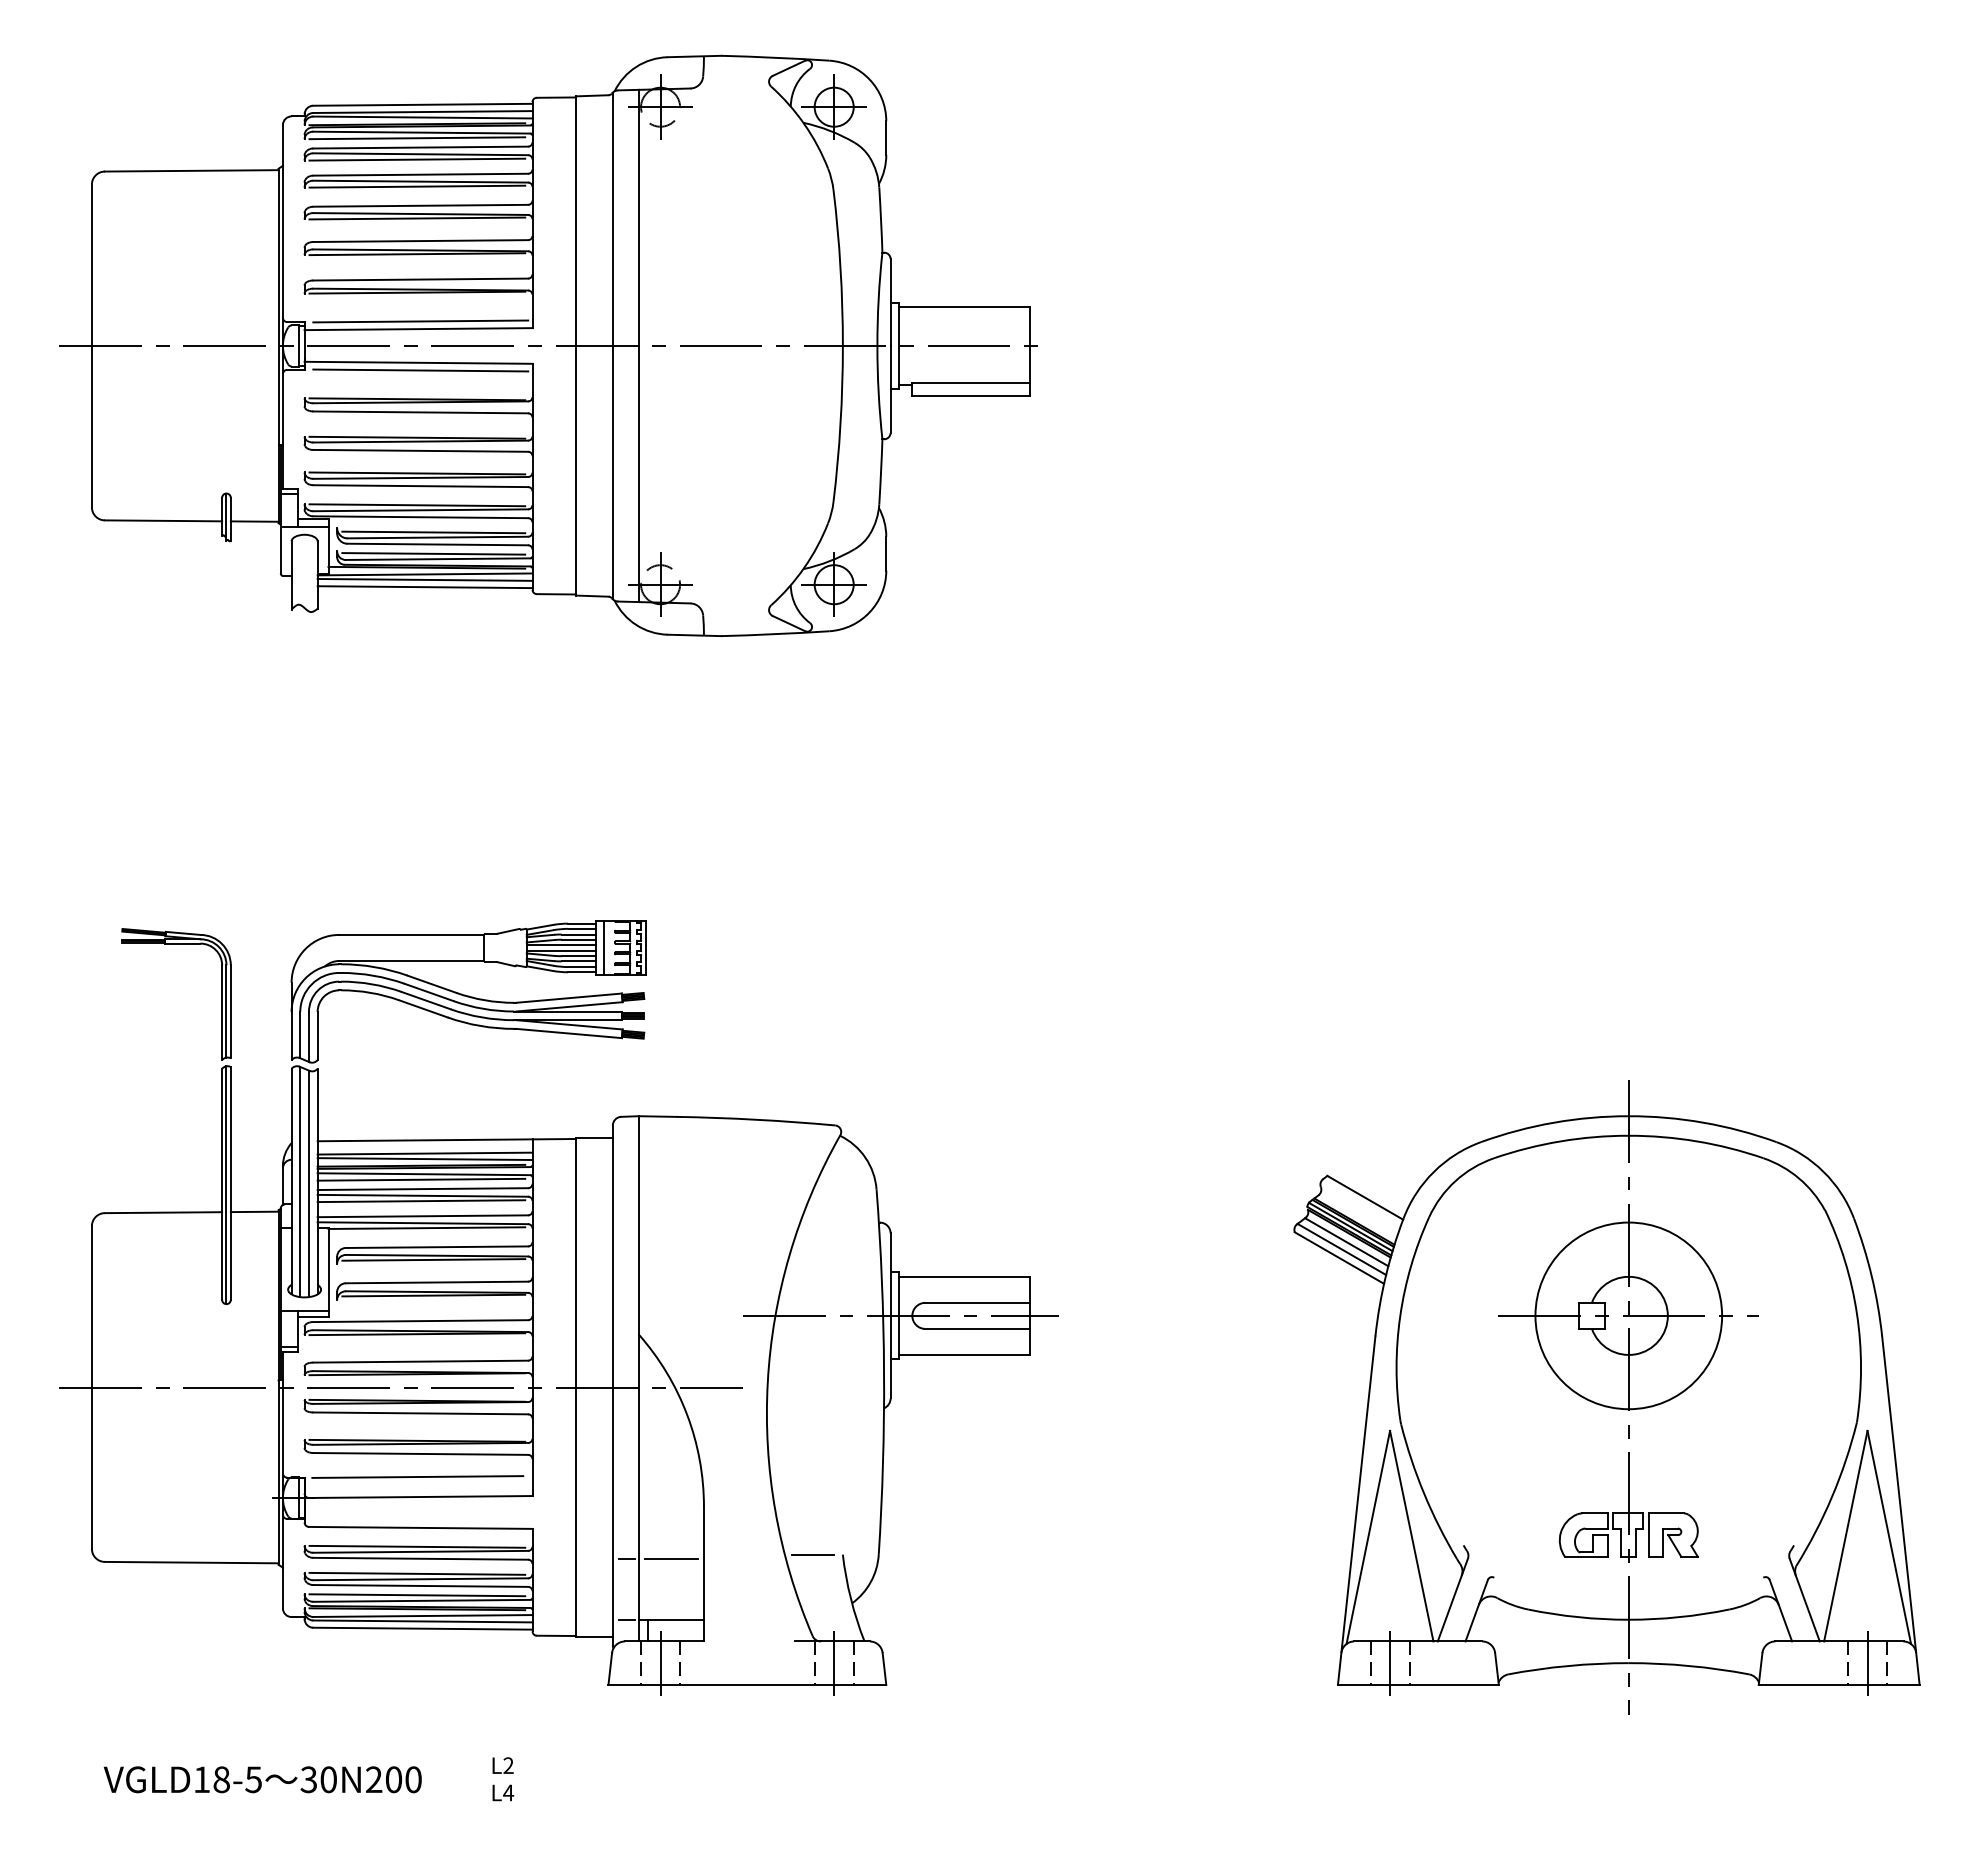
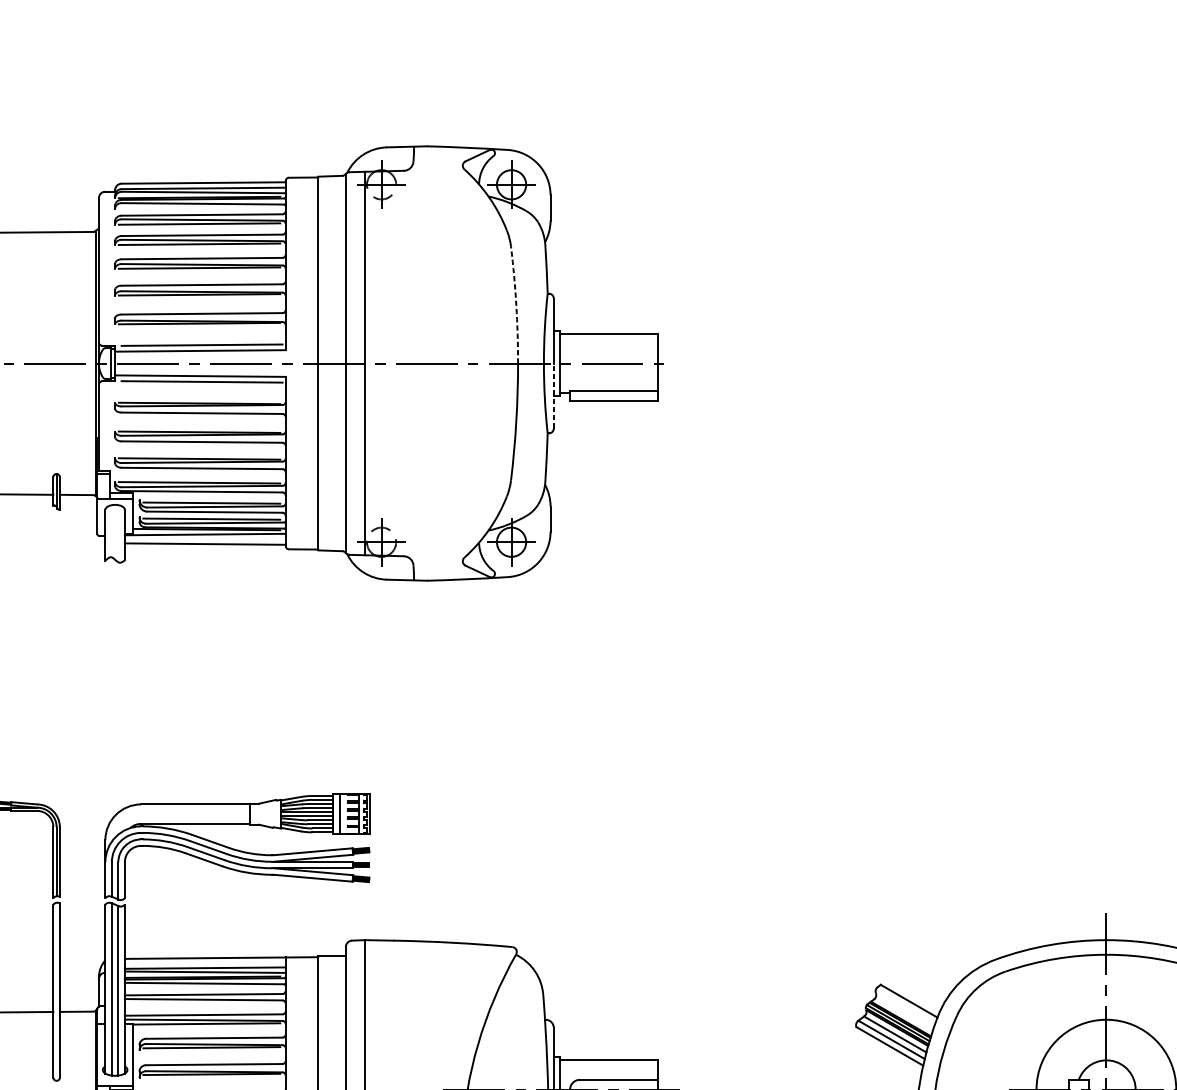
line: (417, 138) -> (199, 208), removed
arc: (840, 267) -> (516, 304), solid -> dashed
line: (890, 388) -> (553, 395), solid -> dashed
line: (424, 579) -> (204, 538), removed
line: (421, 1179) -> (202, 987), removed
line: (226, 1185) -> (56, 992), removed
line: (421, 1201) -> (202, 1003), removed

